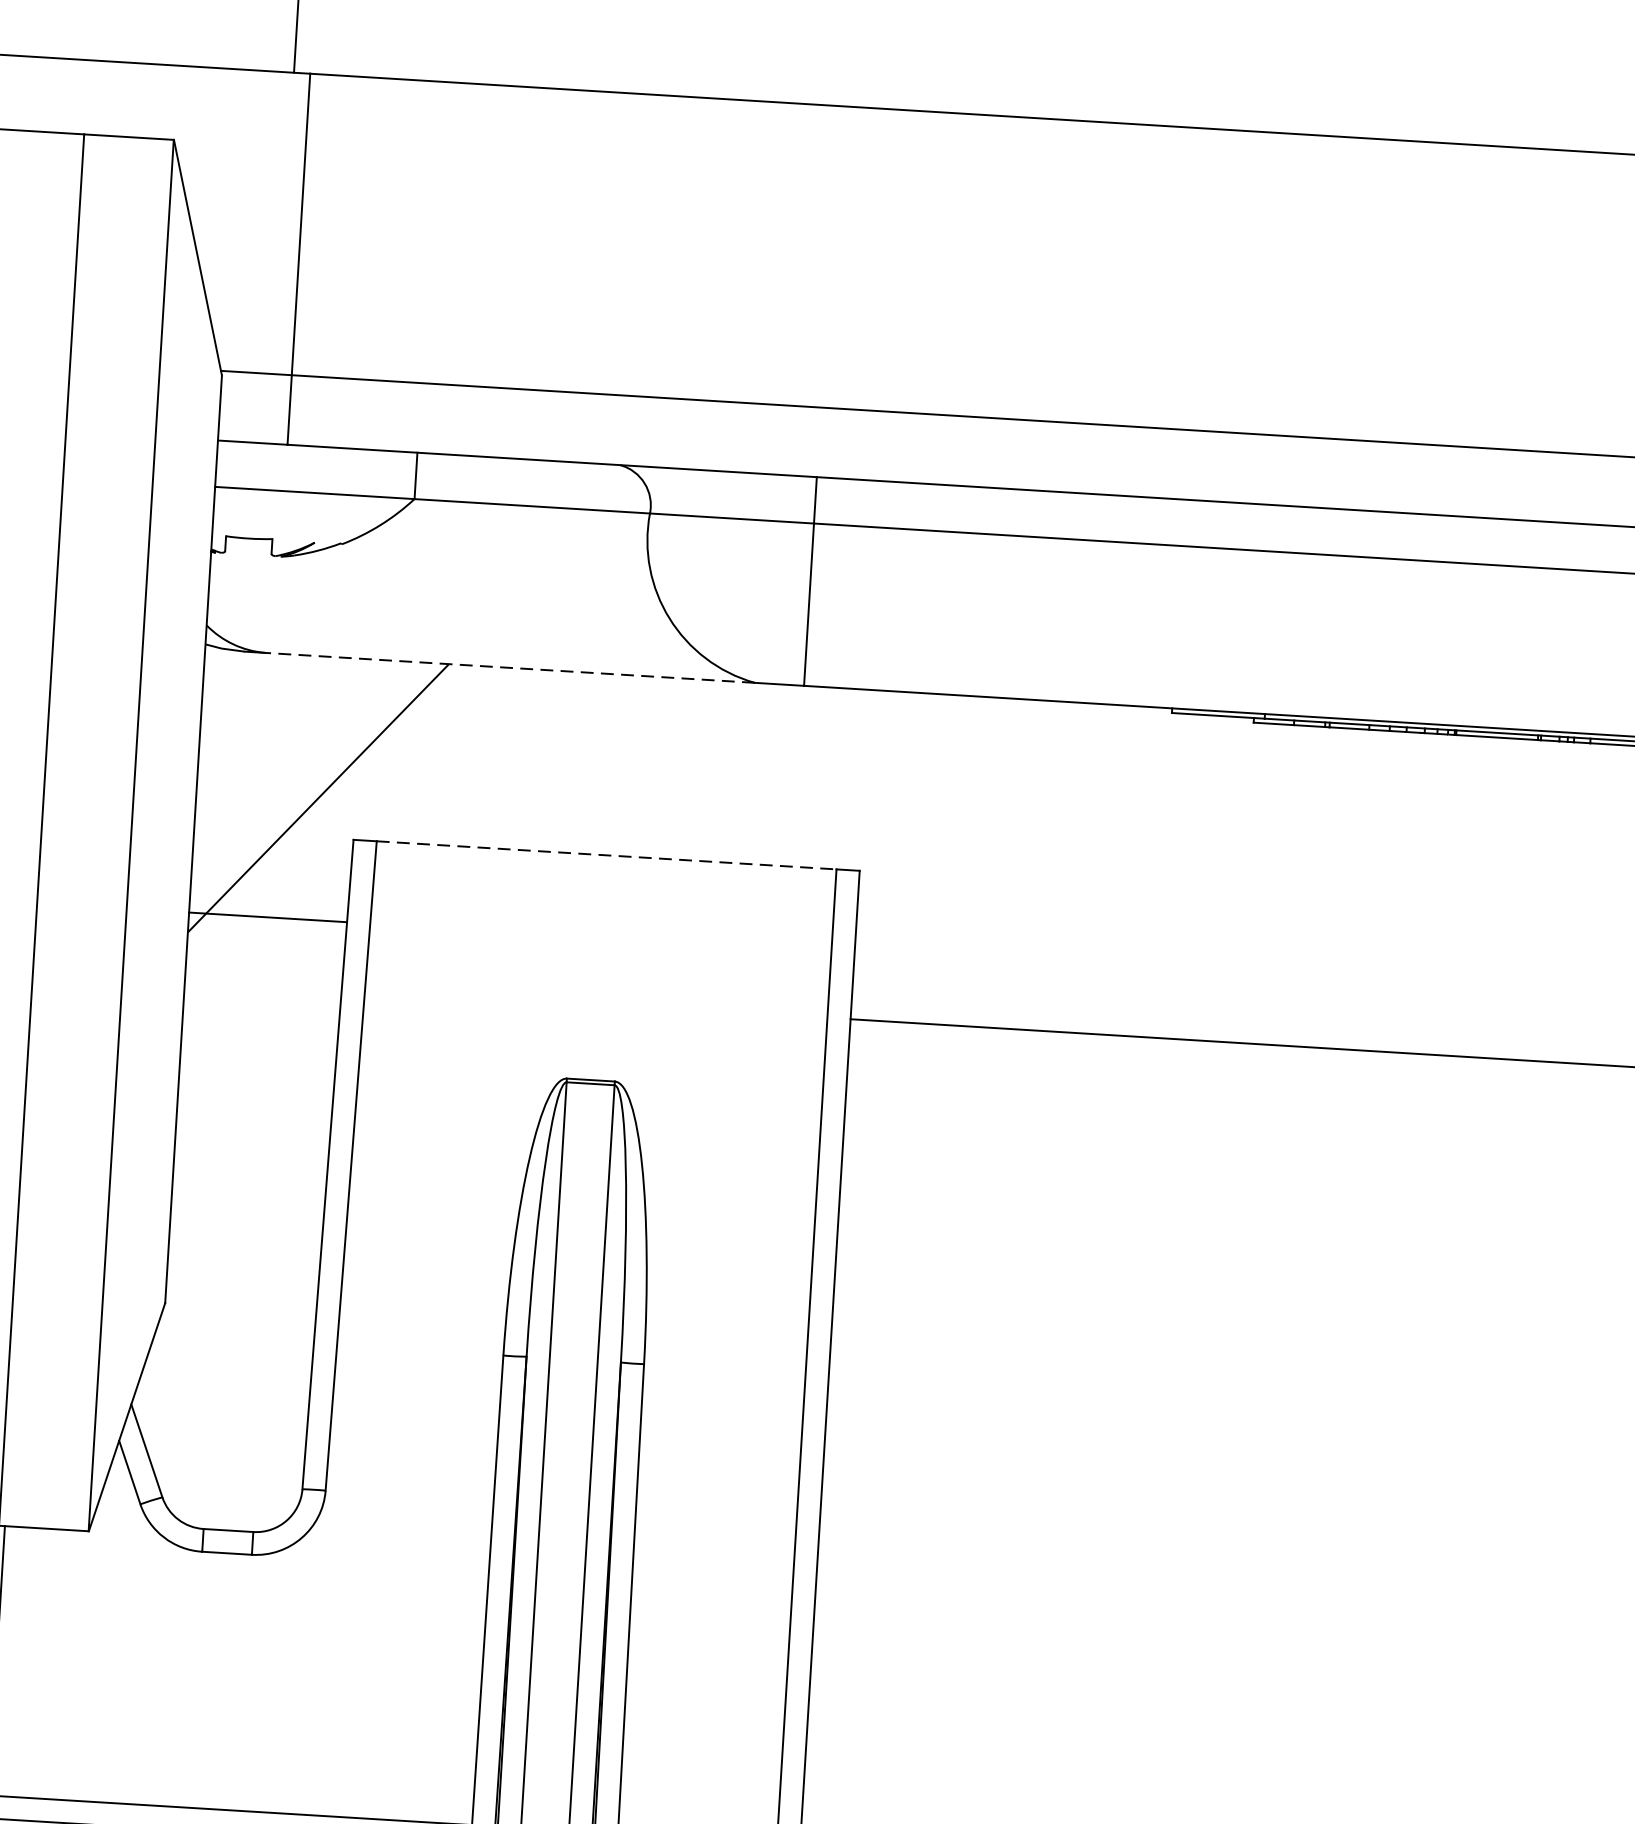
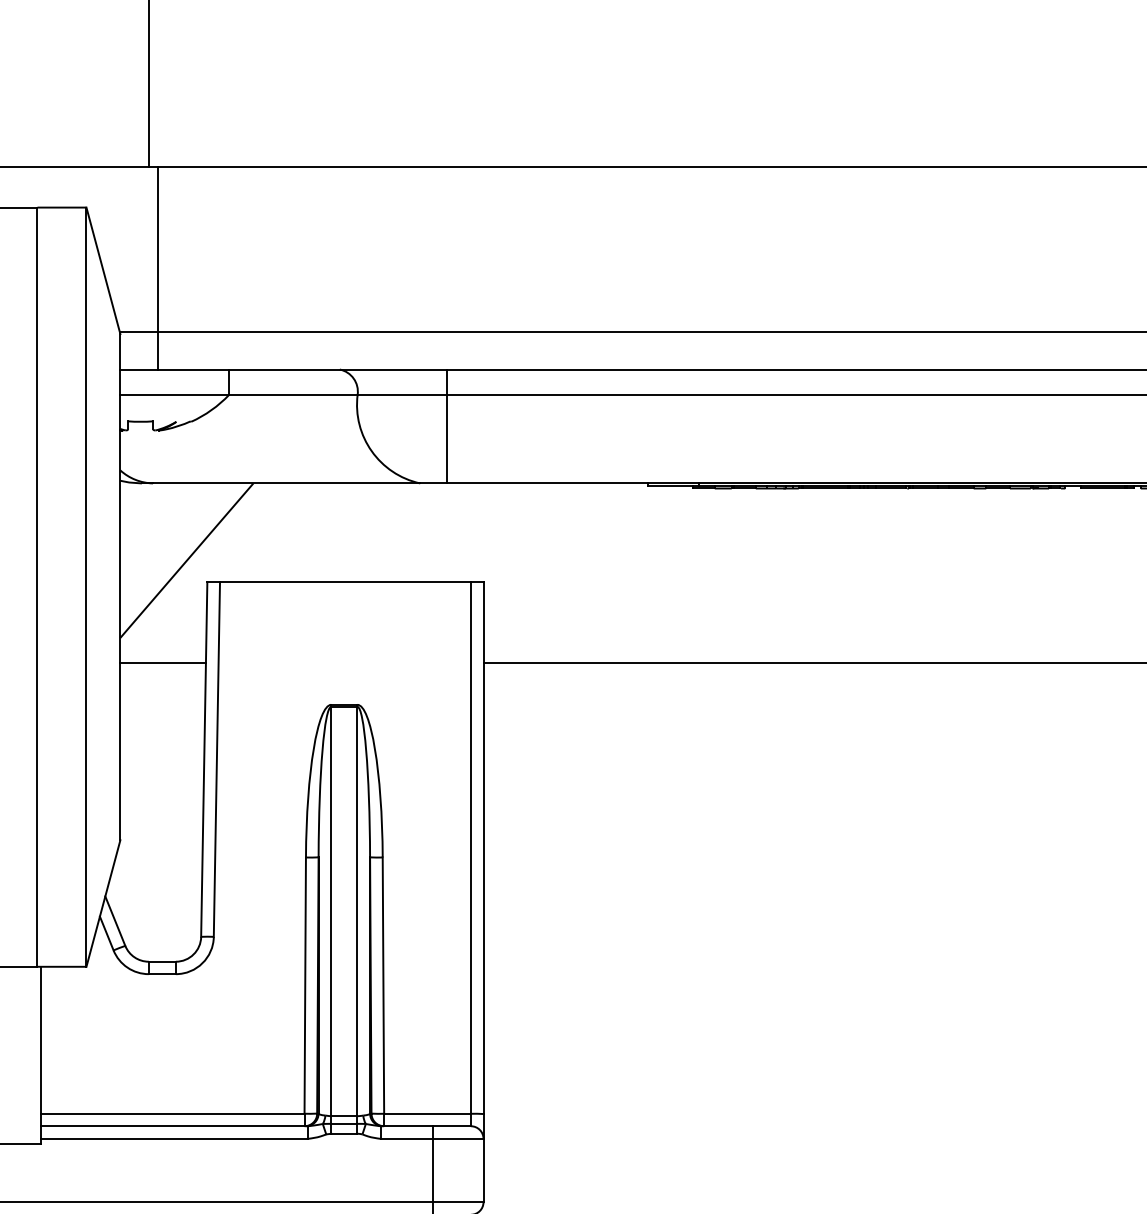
line: (509, 667) -> (286, 483), dashed -> solid
line: (606, 856) -> (345, 582), dashed -> solid
line: (266, 917) -> (162, 663), moved

